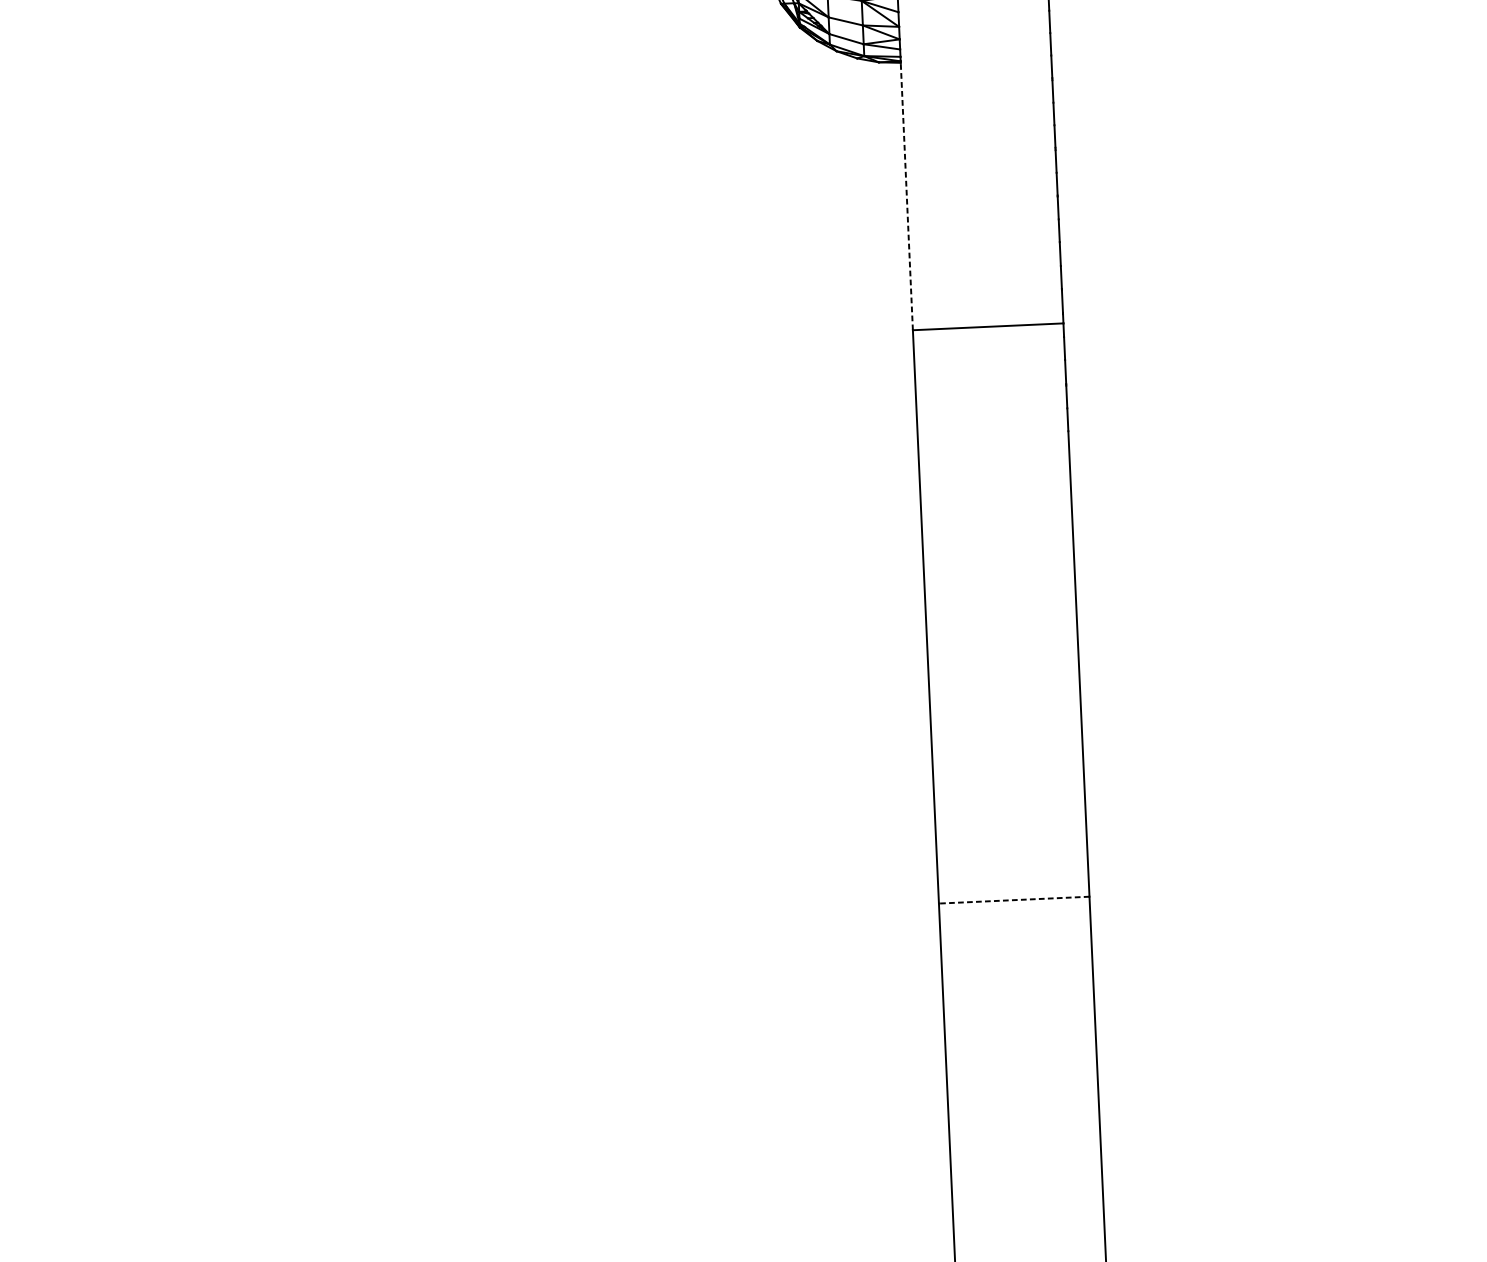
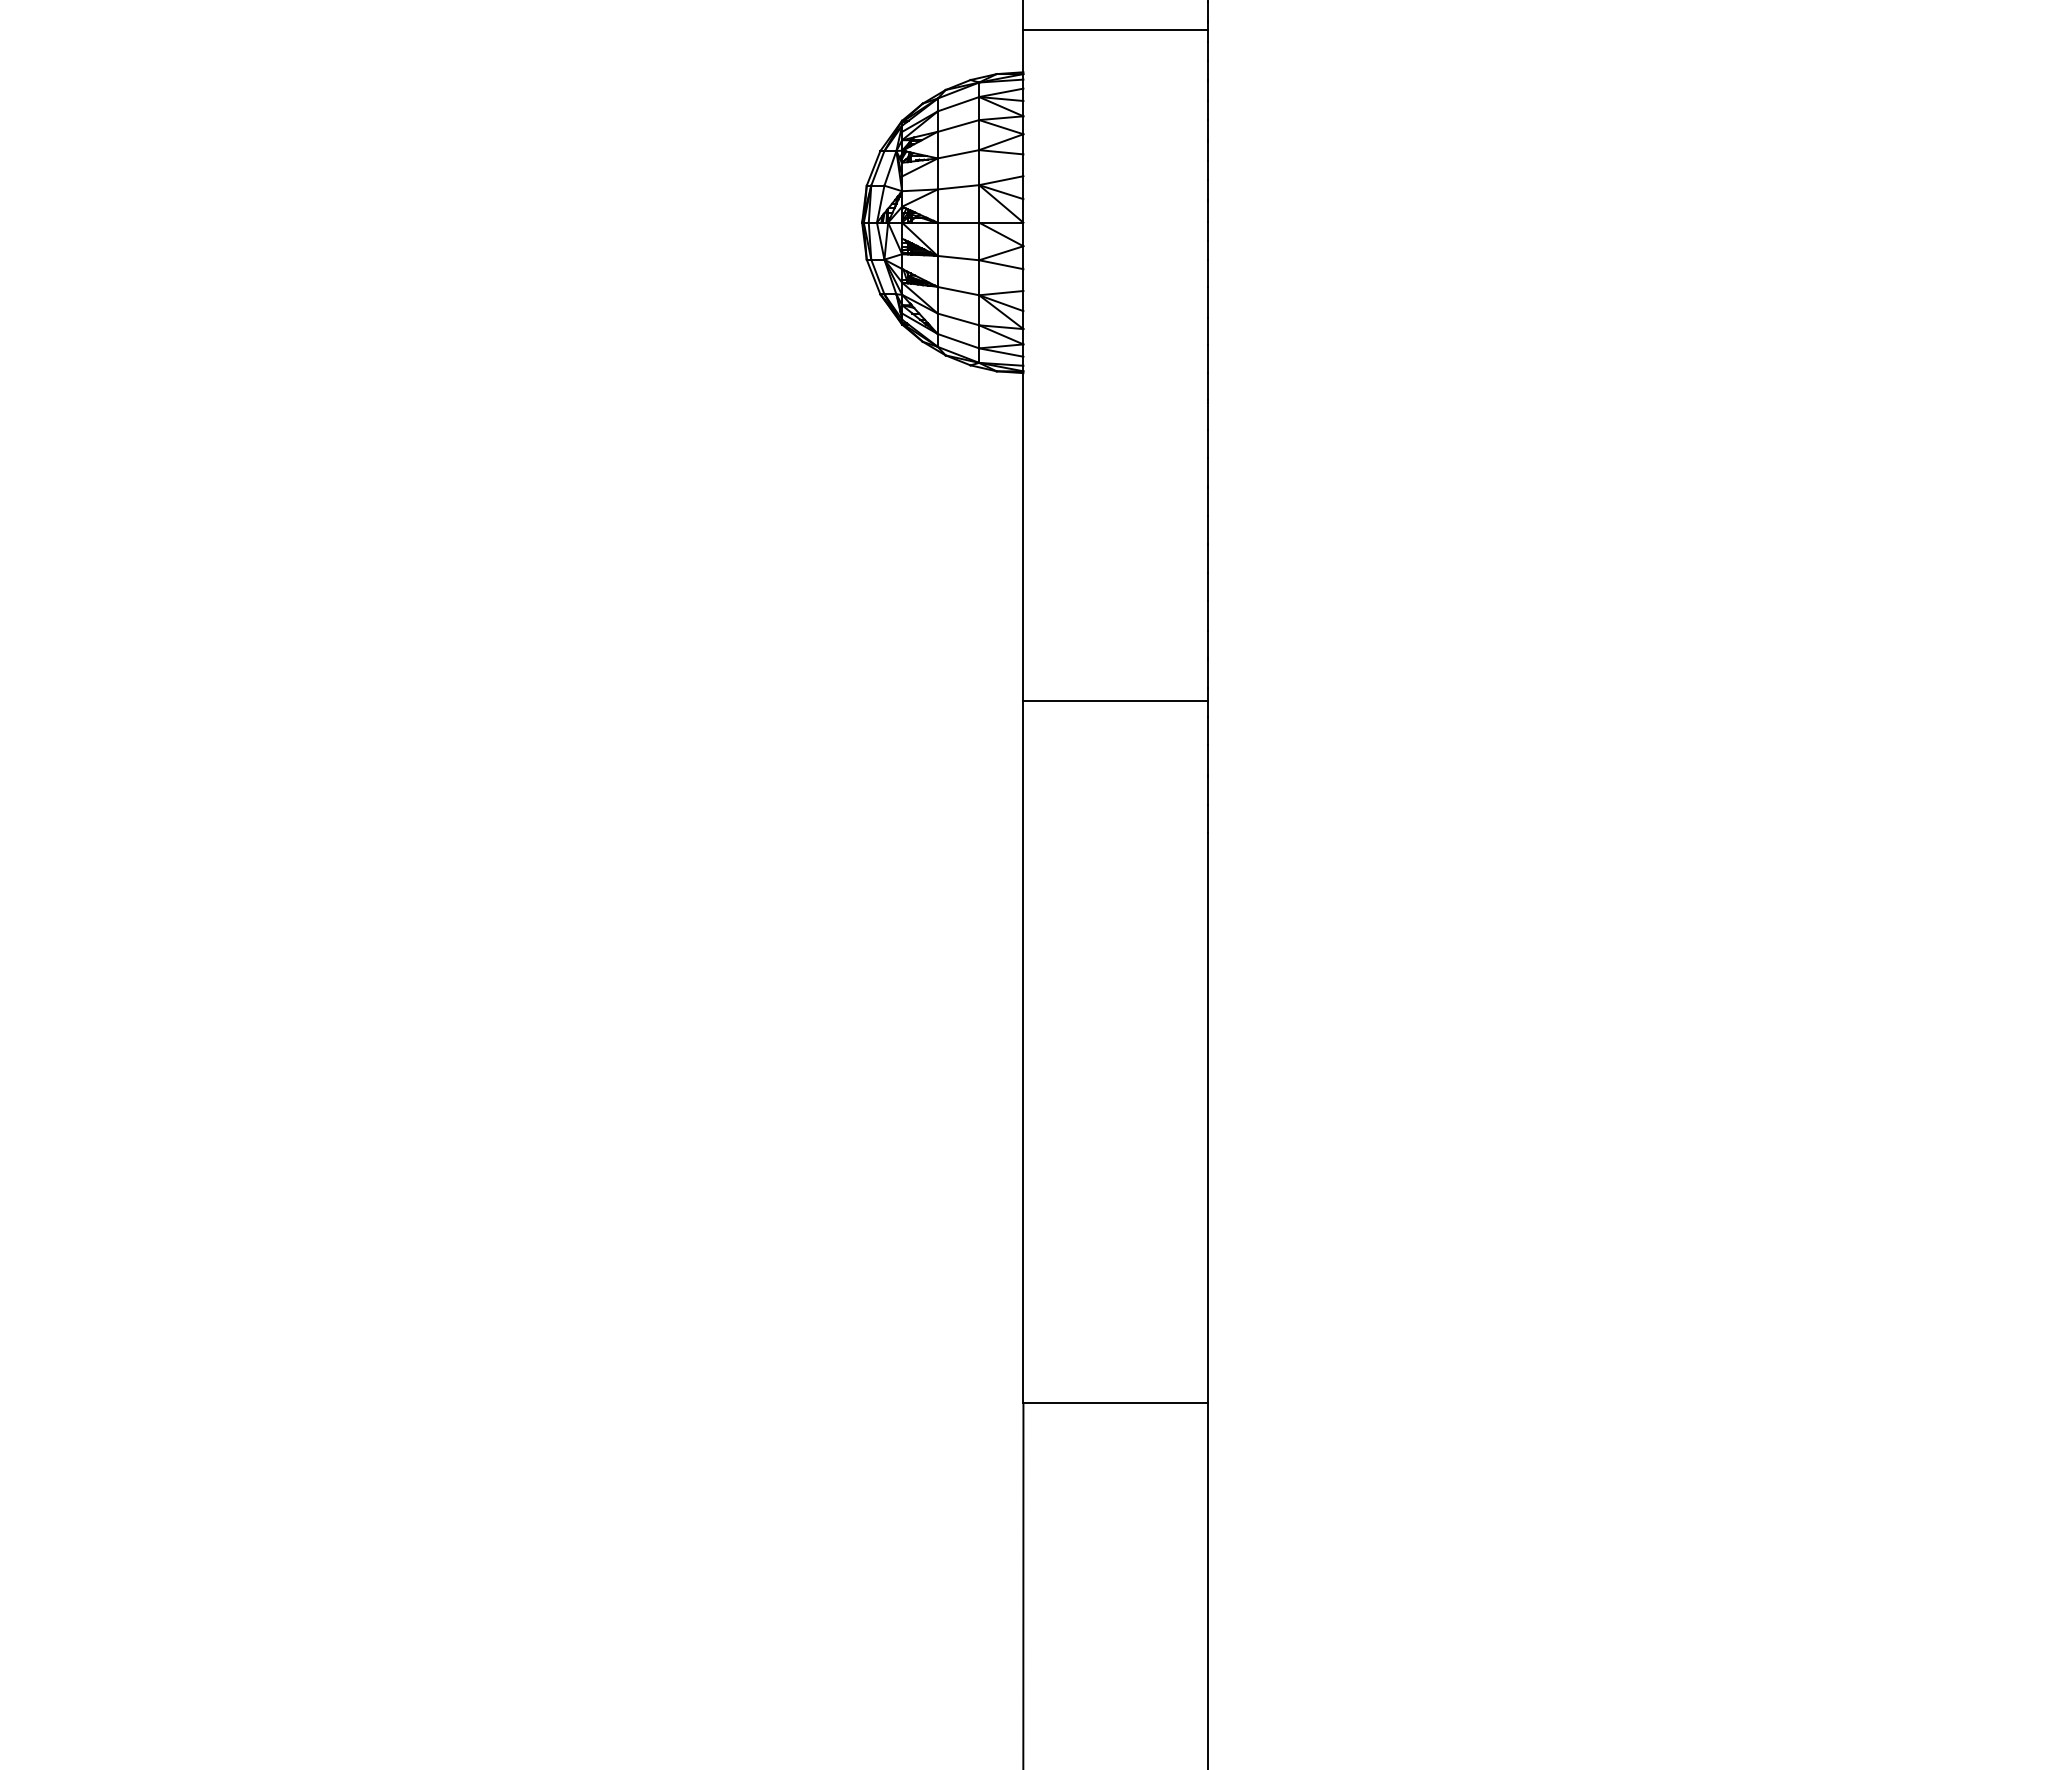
line: (906, 196) -> (1023, 536), dashed -> solid
line: (1014, 899) -> (1115, 1402), dashed -> solid

